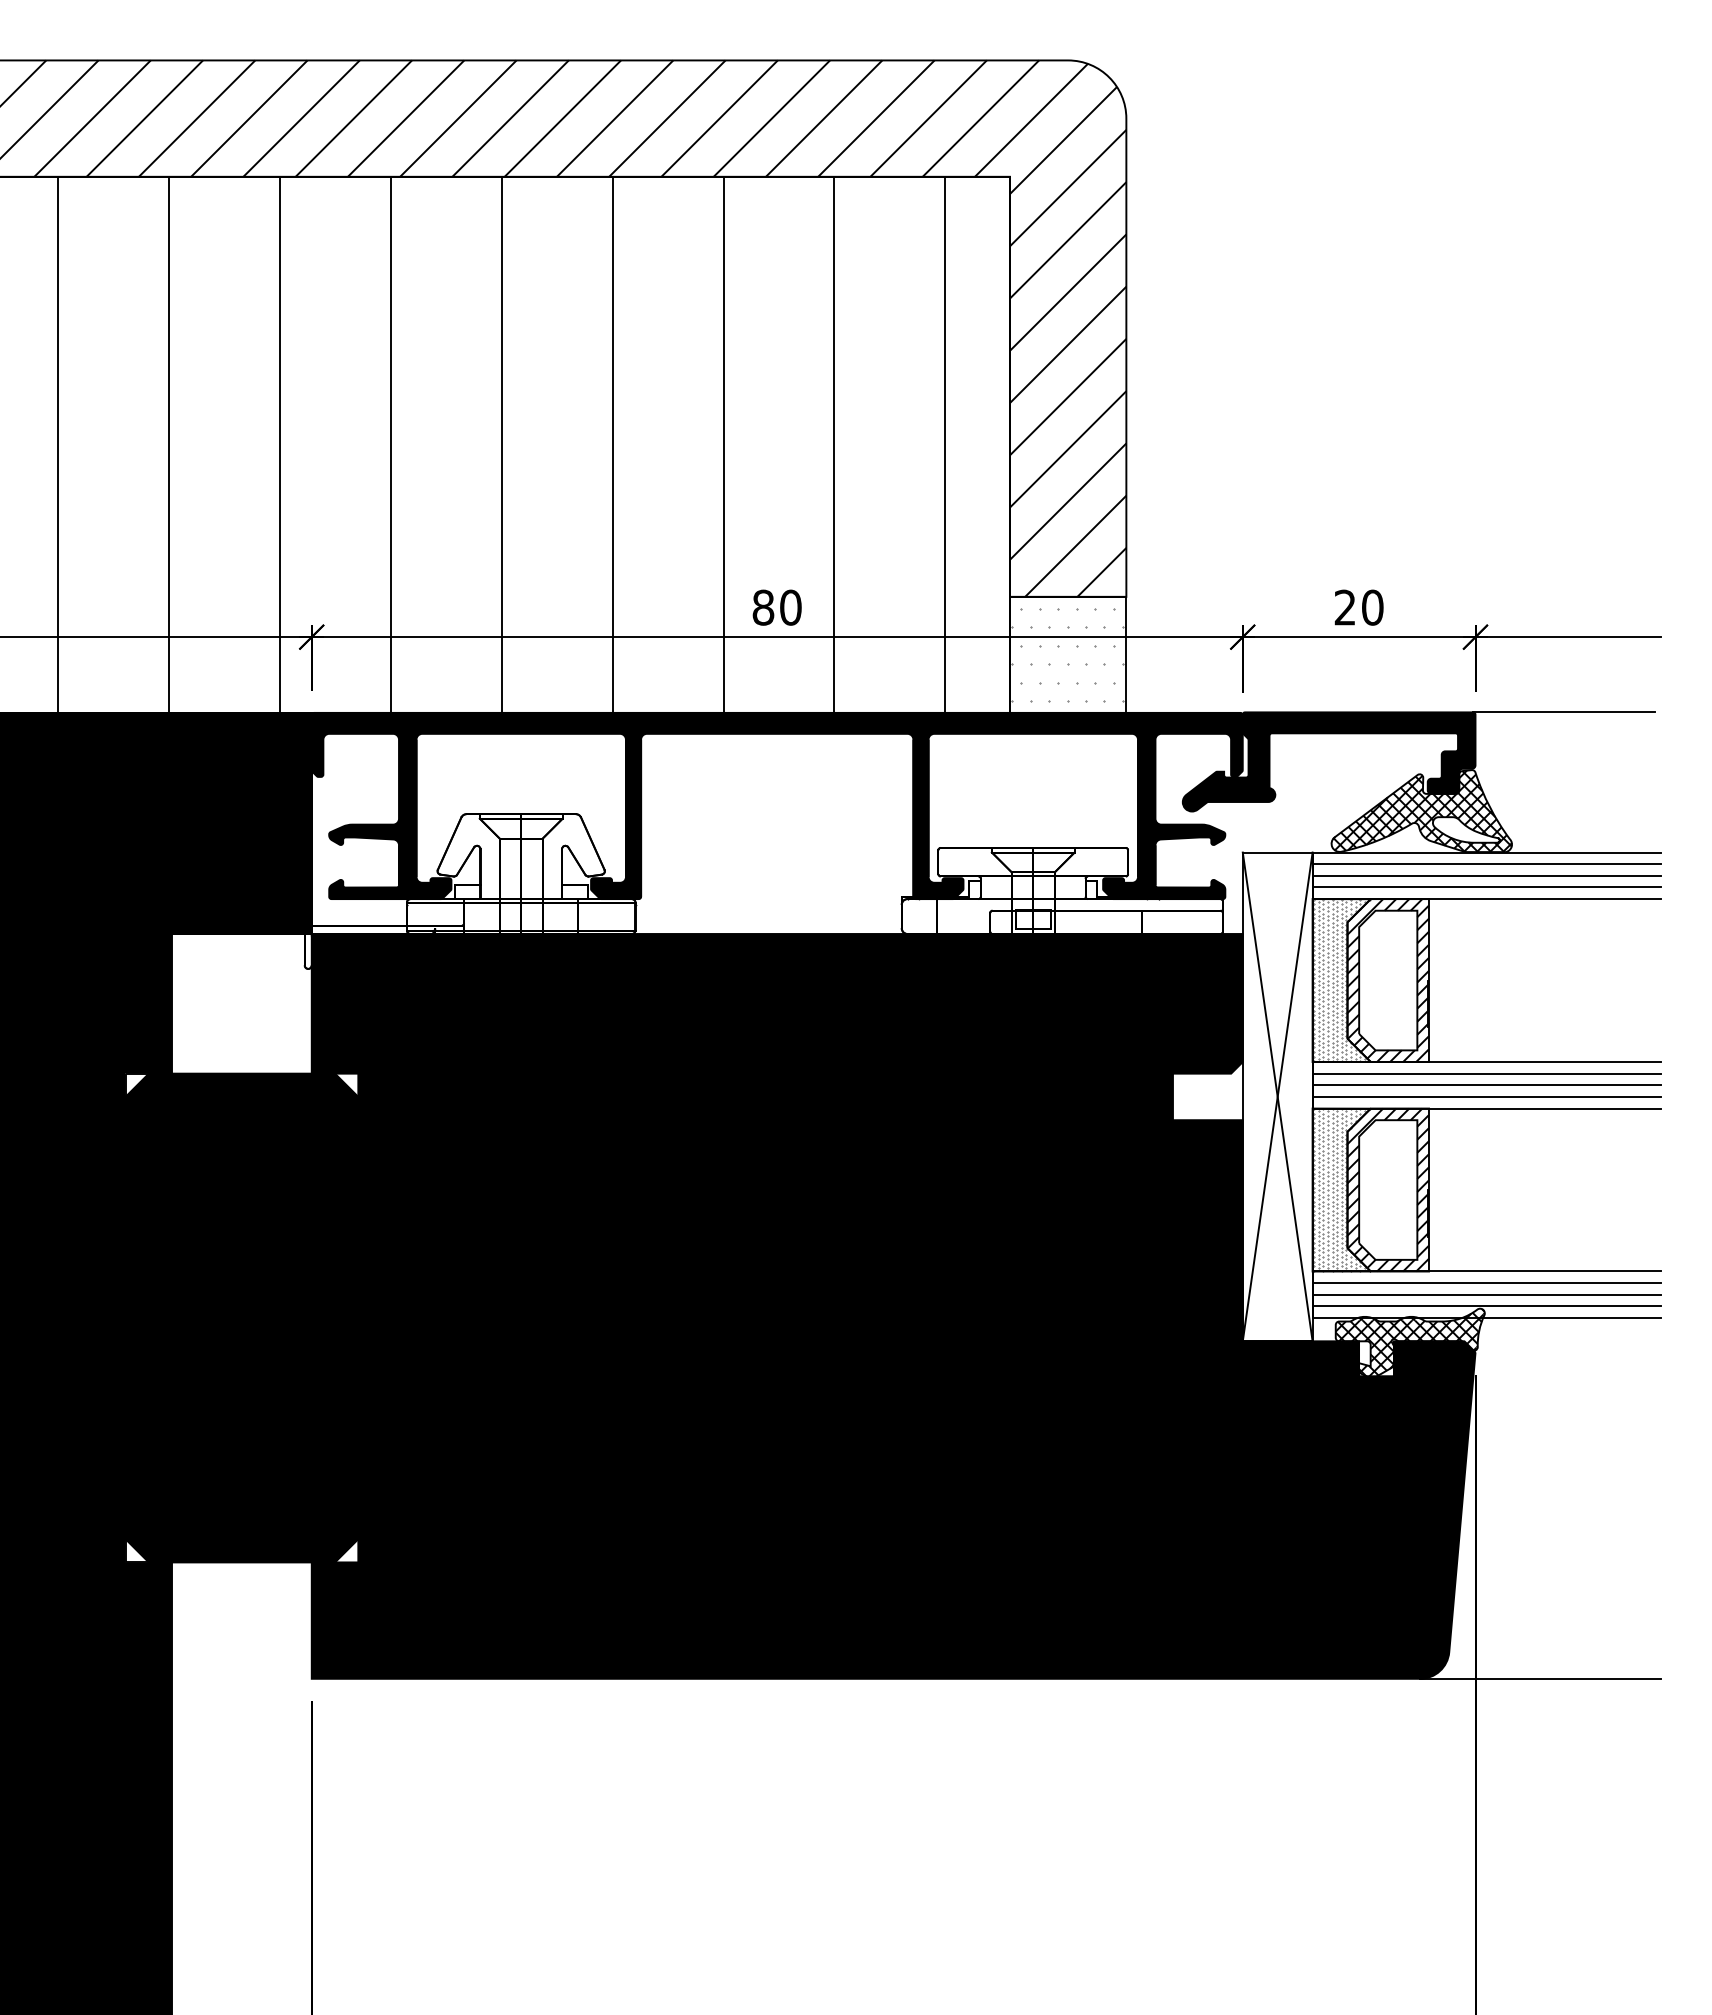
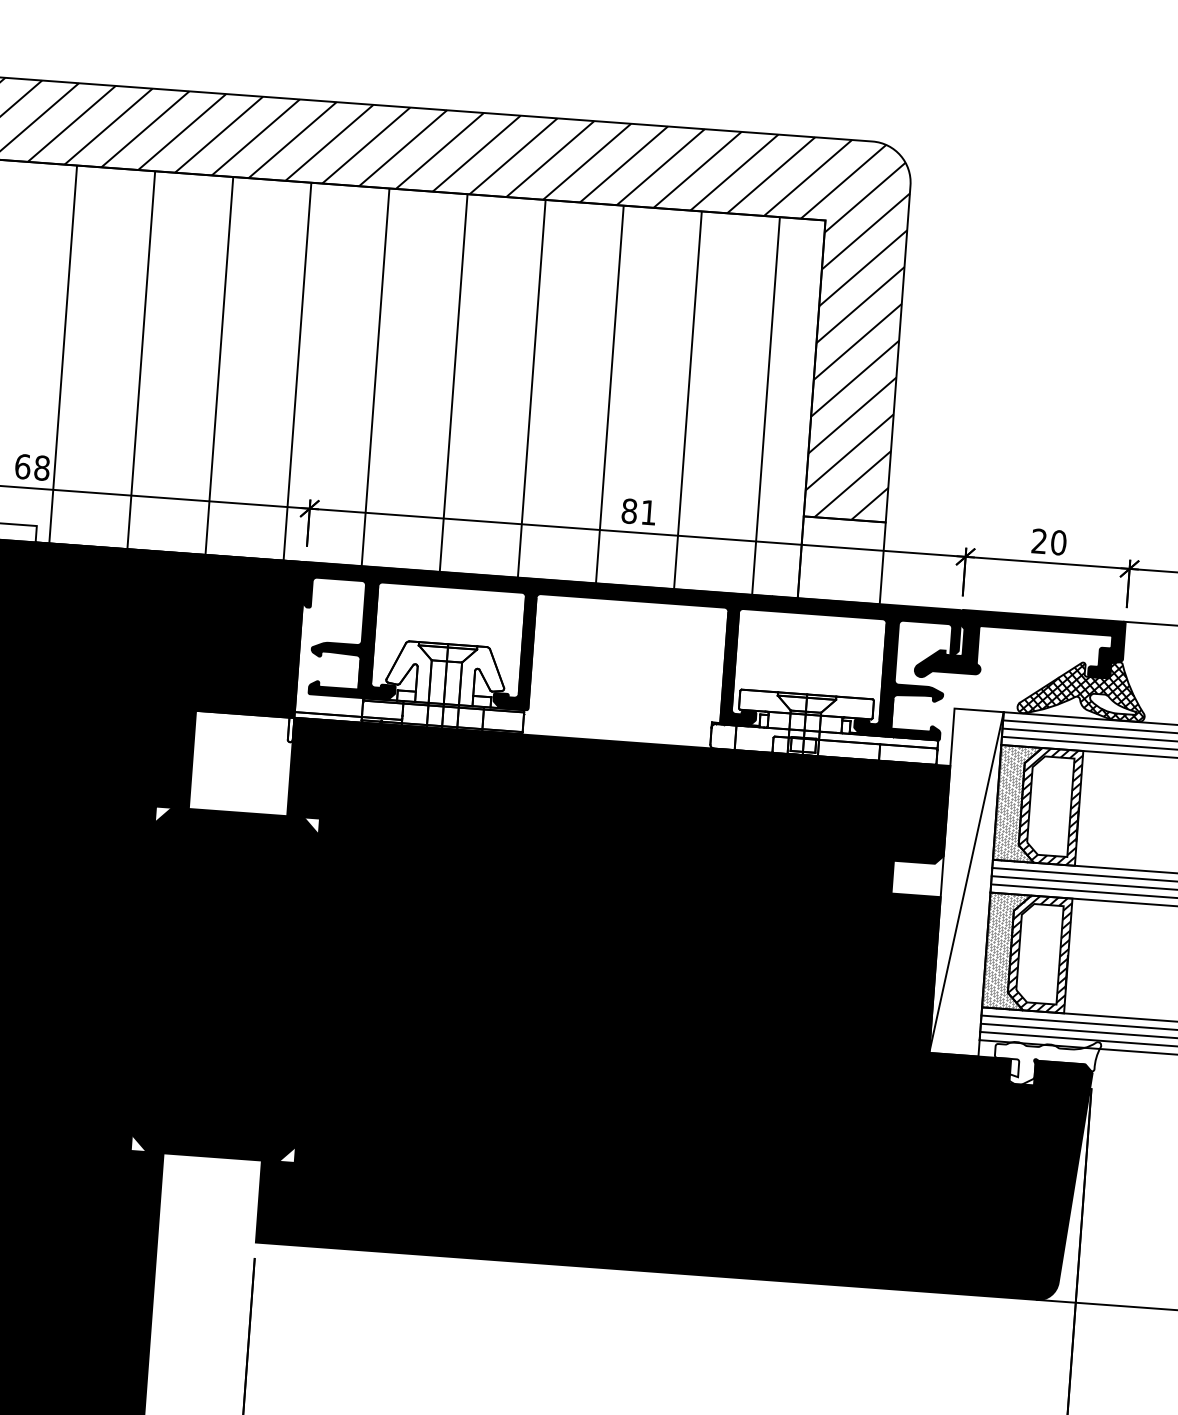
text: (790, 607) -> (648, 512), 80 -> 81
hatch: (1067, 654) -> (841, 560), removed
line: (1277, 1096) -> (966, 882), removed
hatch: (1409, 1343) -> (1046, 1063), removed

